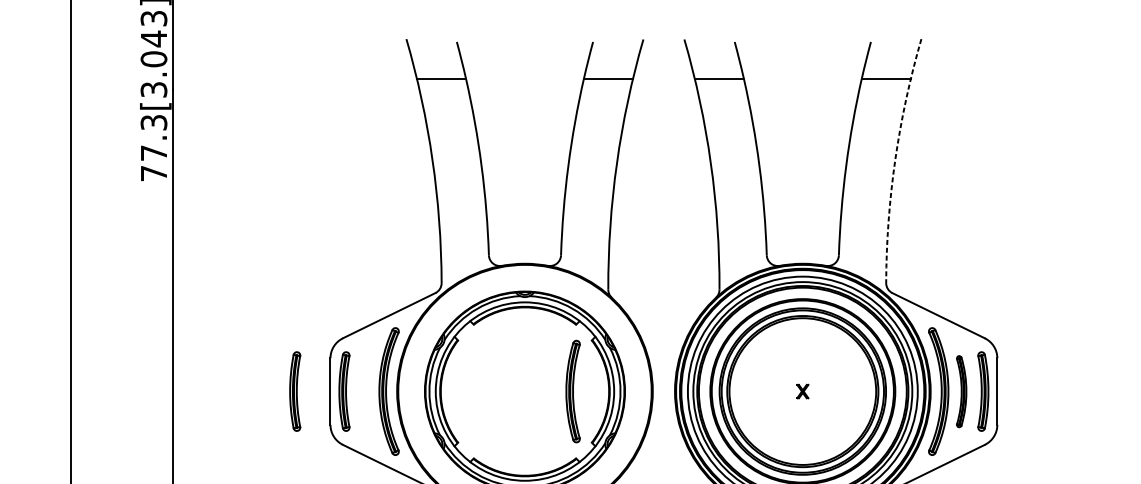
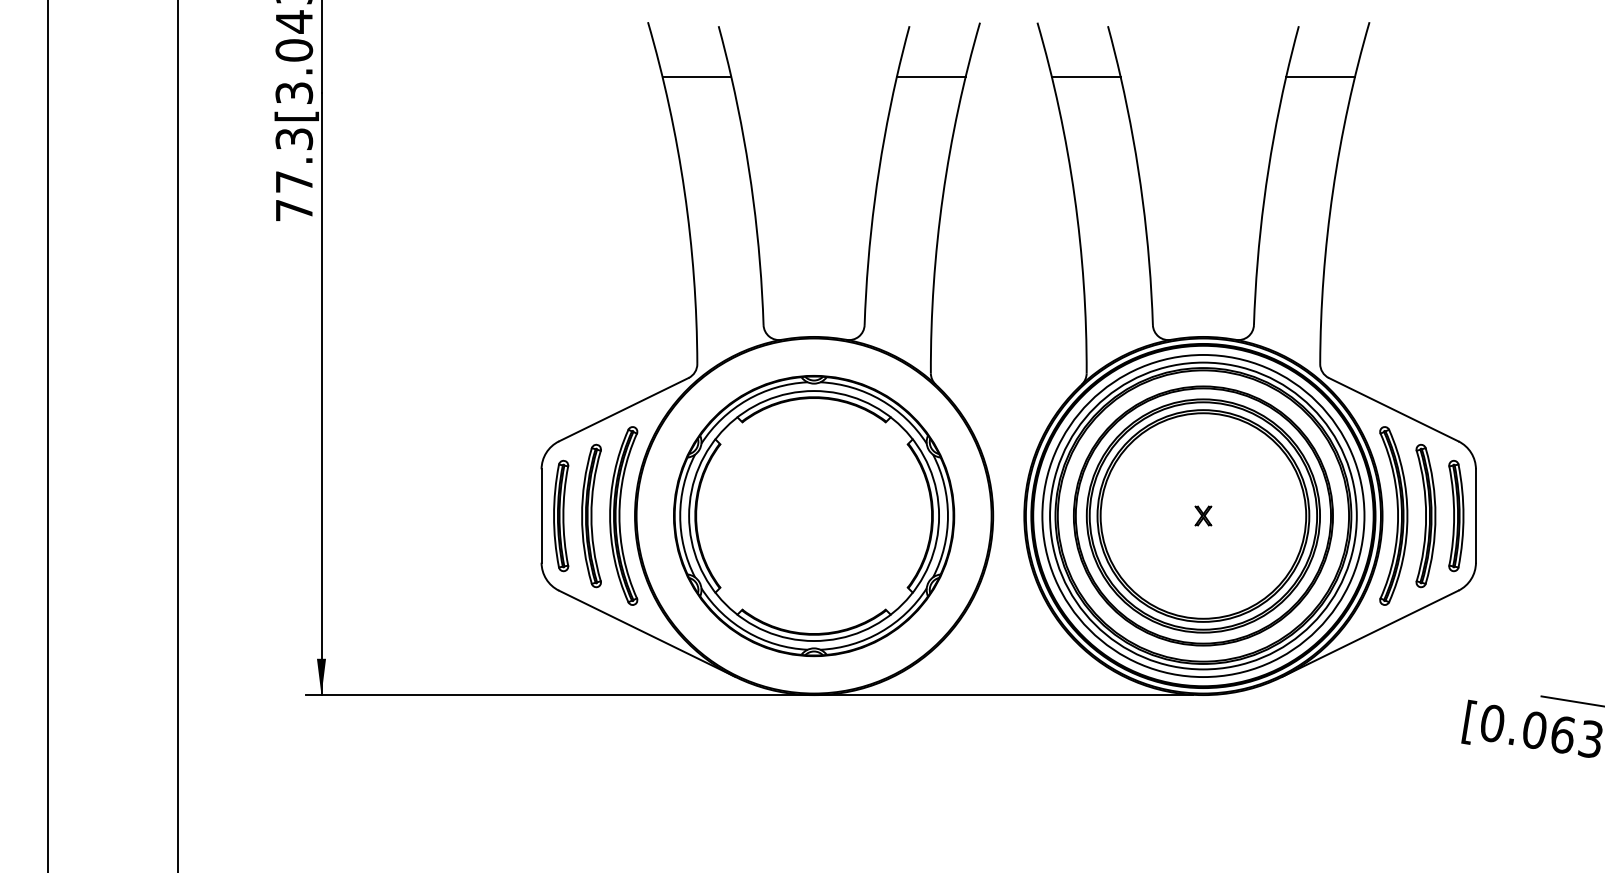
arc: (894, 159) -> (1332, 191), dashed -> solid
part: (295, 391) -> (492, 515), removed
part: (573, 391) -> (591, 515), moved
part: (961, 391) -> (1425, 516), size x1.43

